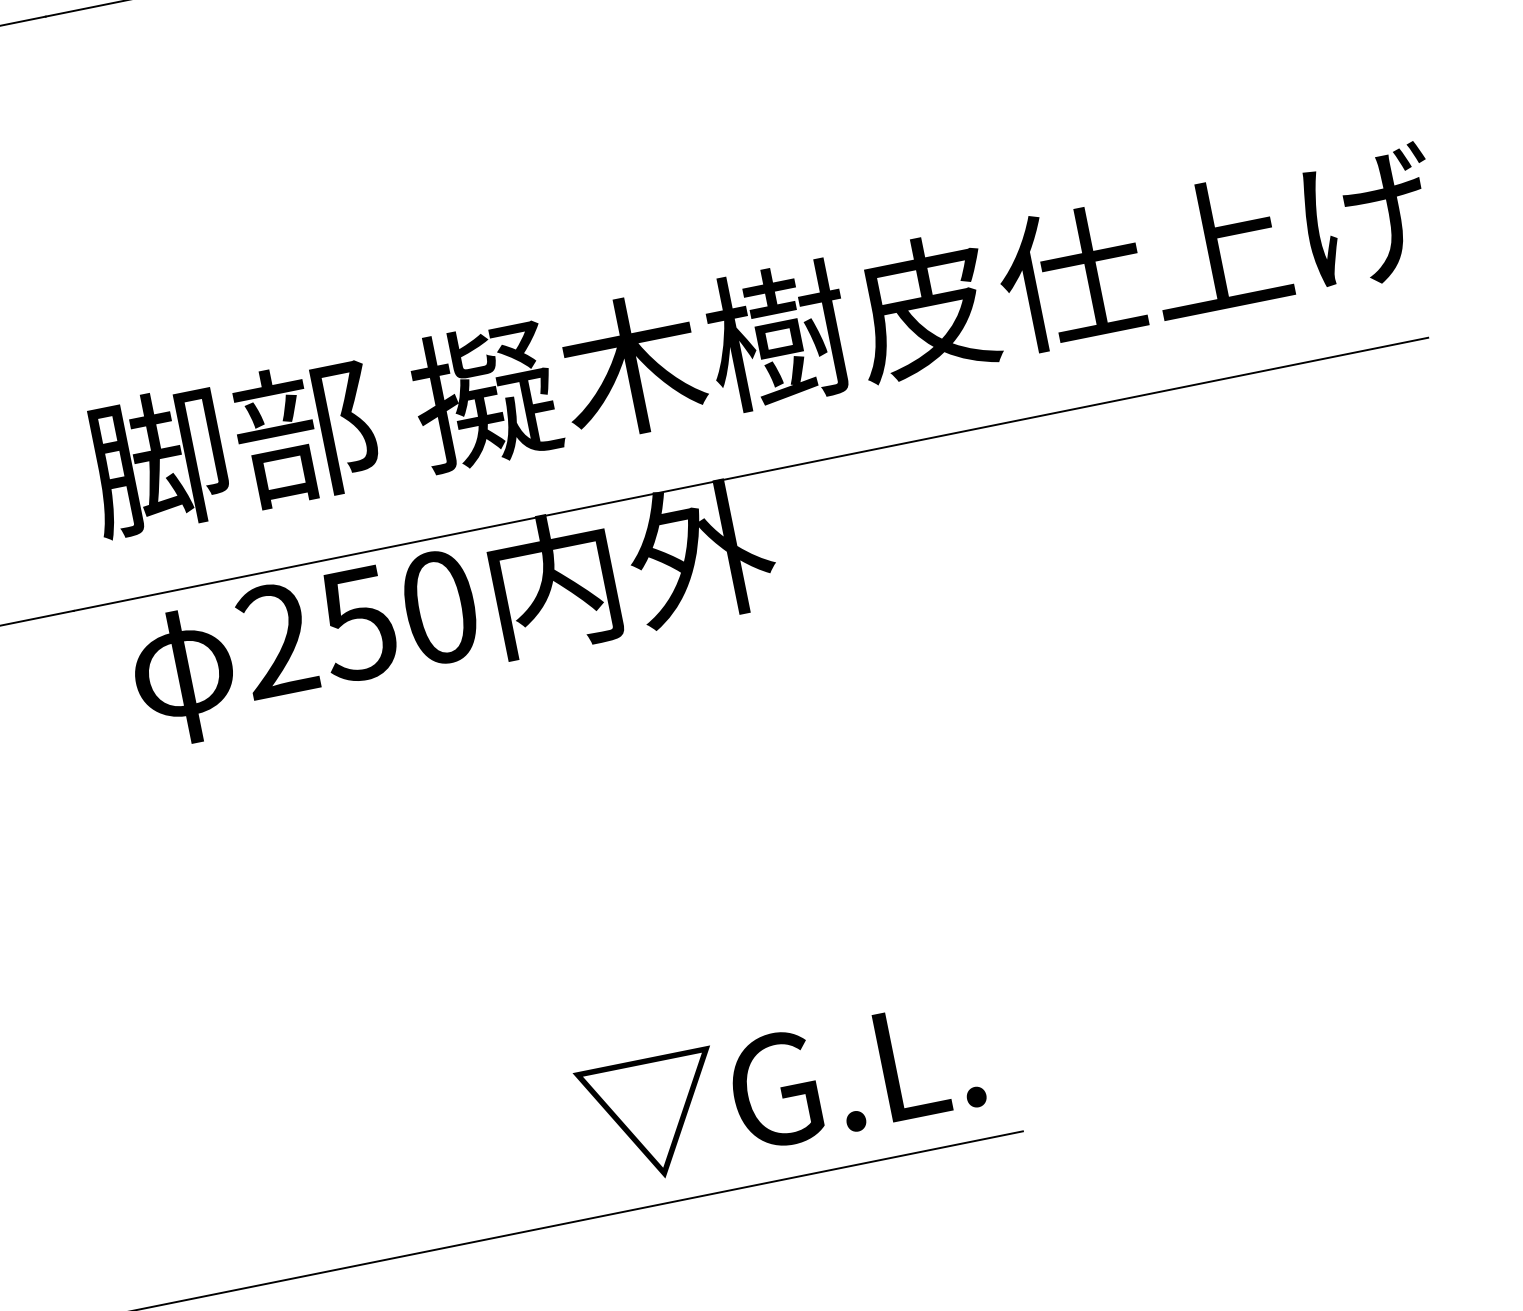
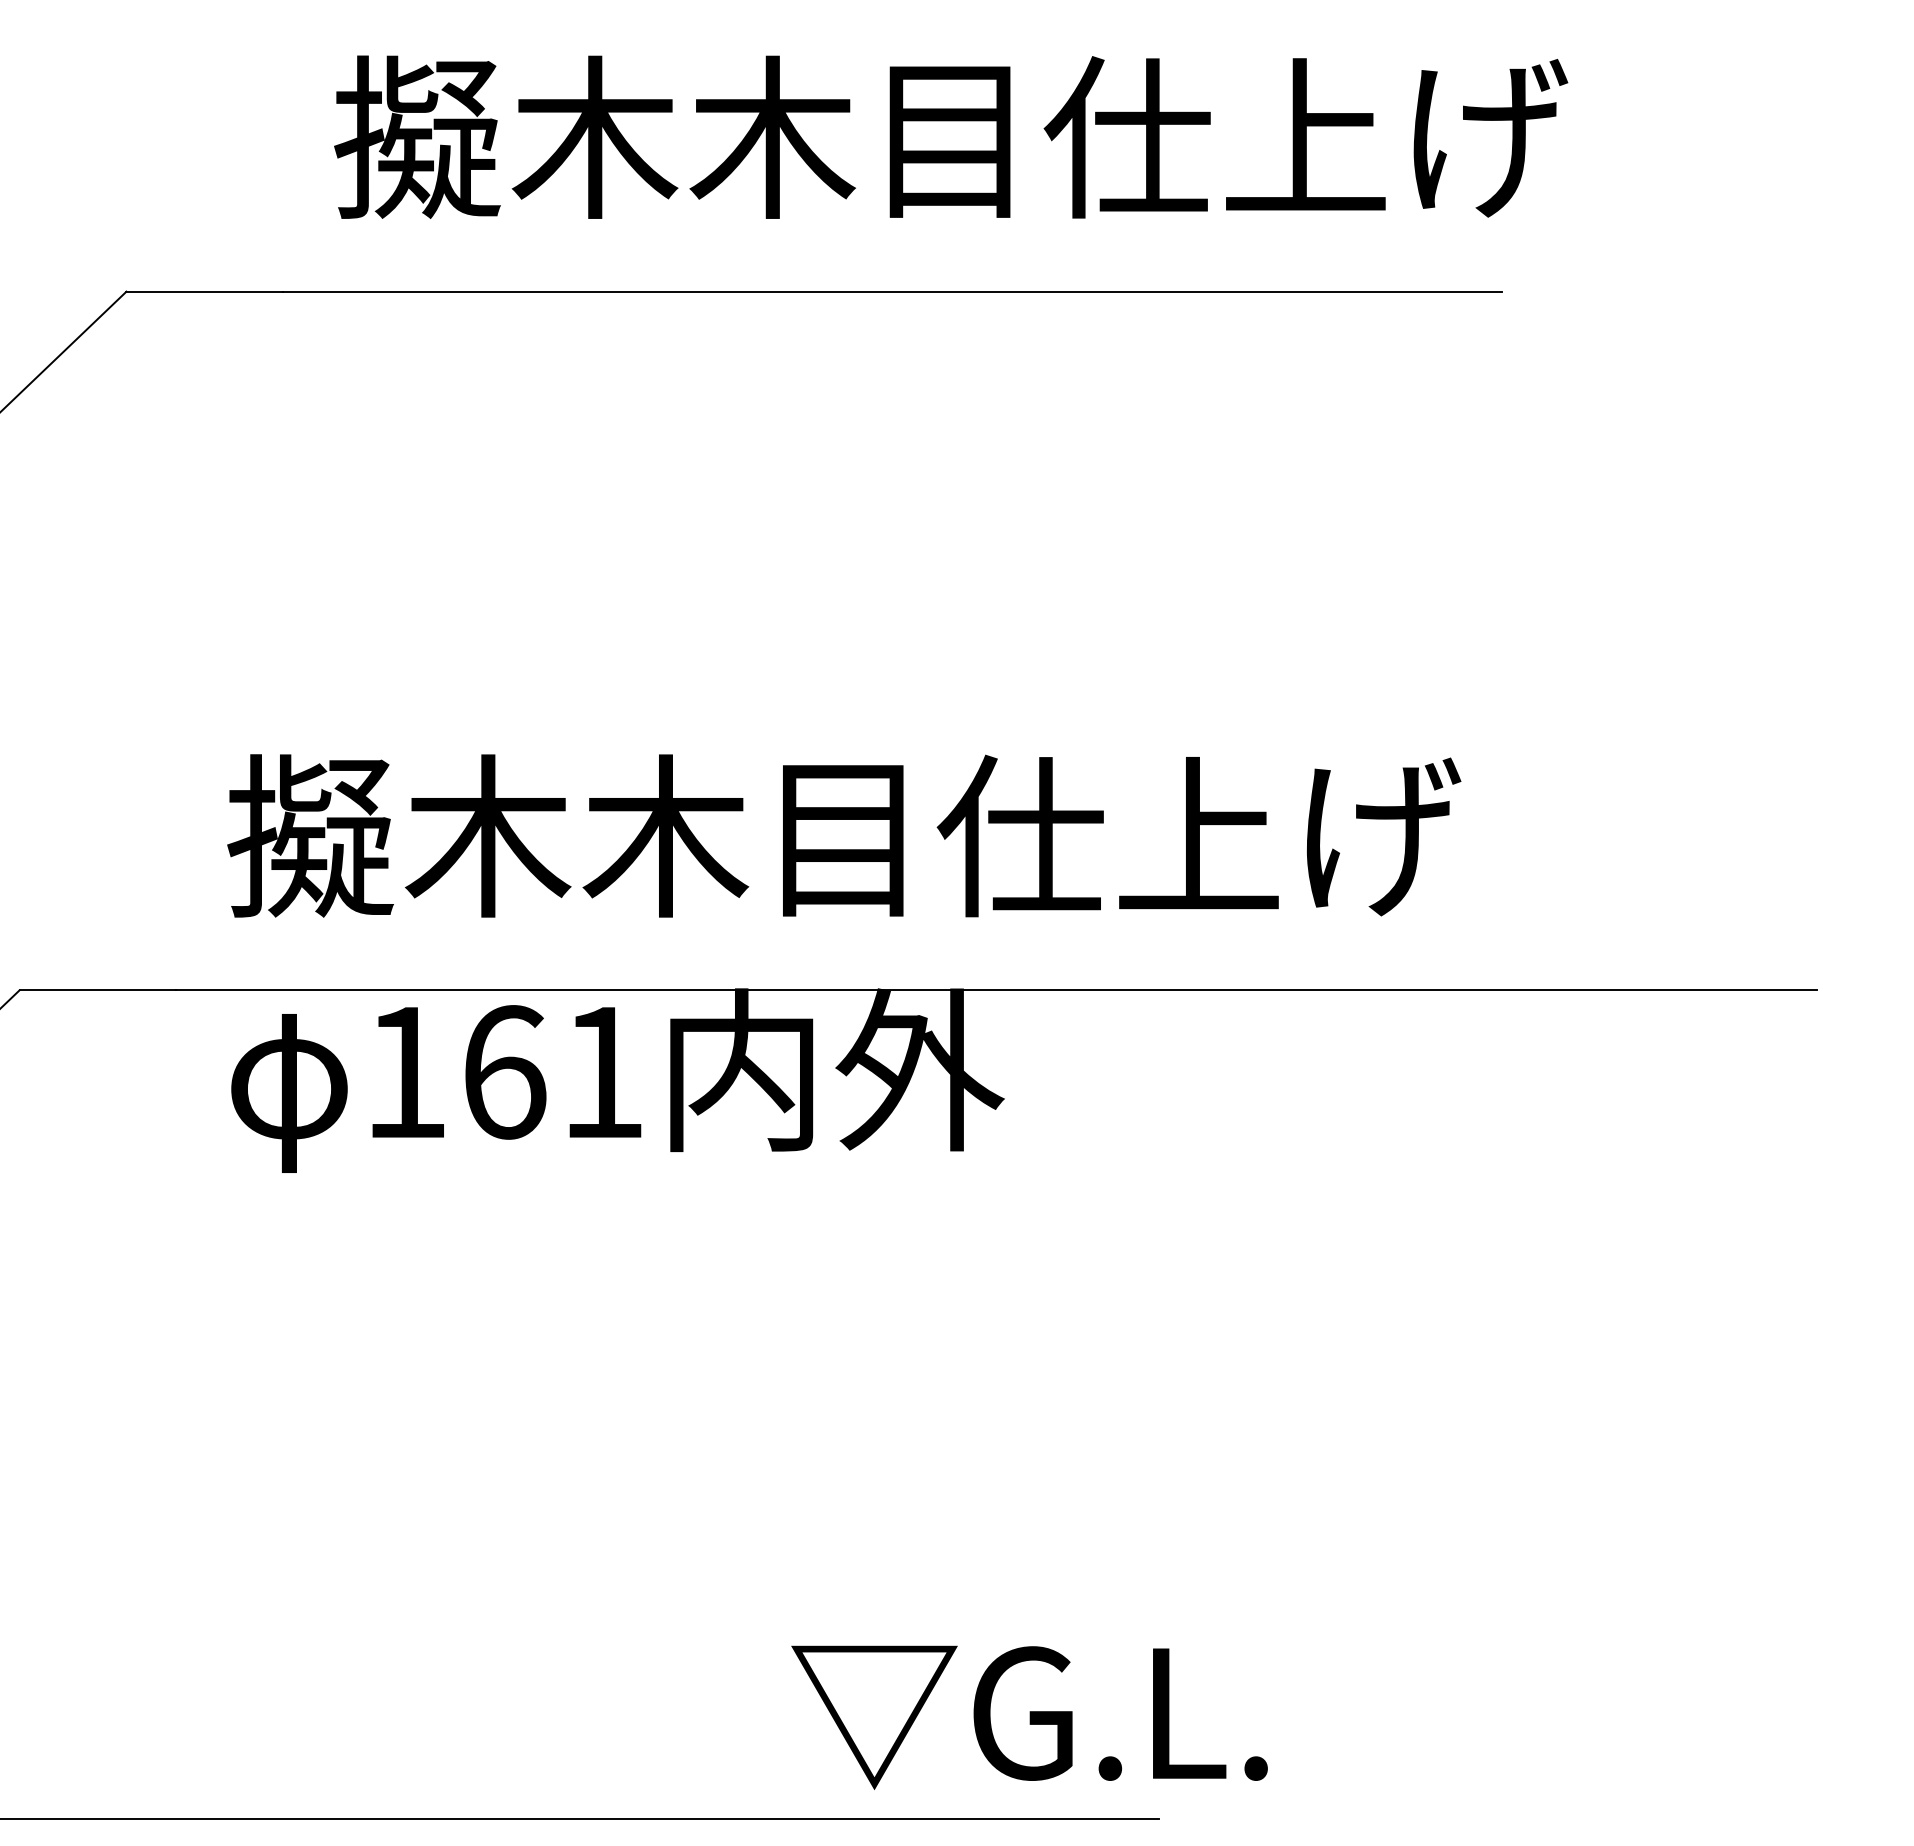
text: (762, 339) -> (1041, 835), 脚部 擬木樹皮仕上げ -> 擬木木目仕上げ
text: (357, 624) -> (503, 1072), 250 -> 161
text: (781, 1092) -> (1029, 1717), moved

